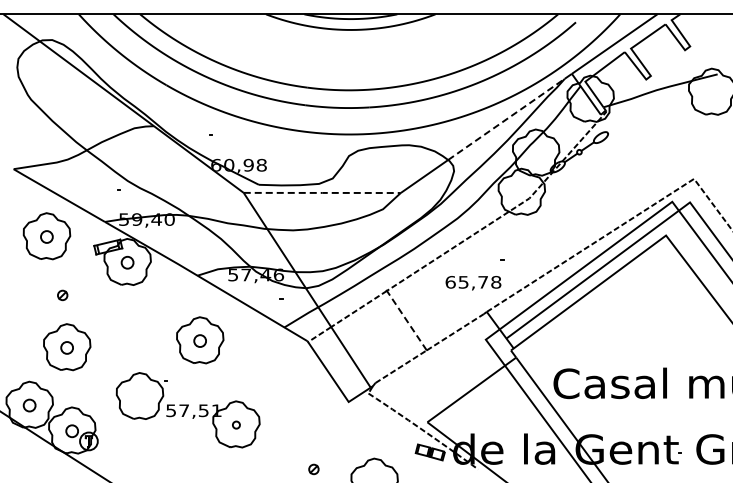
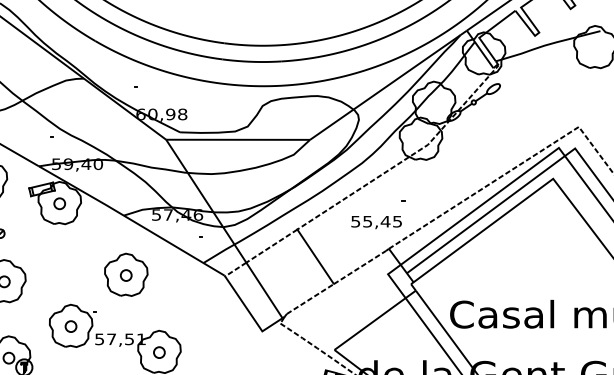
line: (506, 119) -> (406, 72), dashed -> solid
line: (322, 192) -> (238, 139), dashed -> solid
text: (473, 282) -> (376, 221), 65,78 -> 55,45
line: (406, 320) -> (315, 256), dashed -> solid
part: (139, 396) -> (70, 326), added
part: (236, 424) -> (159, 351), size x1.67

